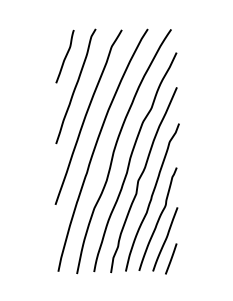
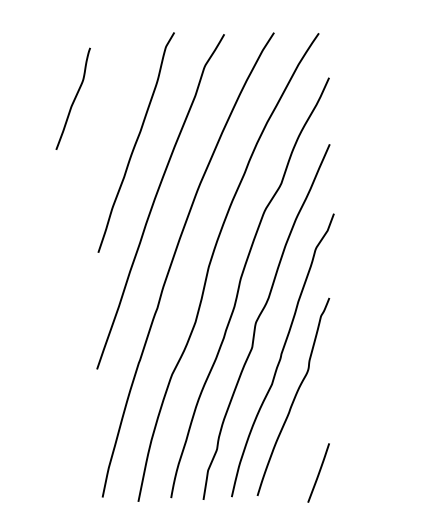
curve: (65, 56) -> (74, 98), moved
line: (165, 239) -> (307, 435), removed

